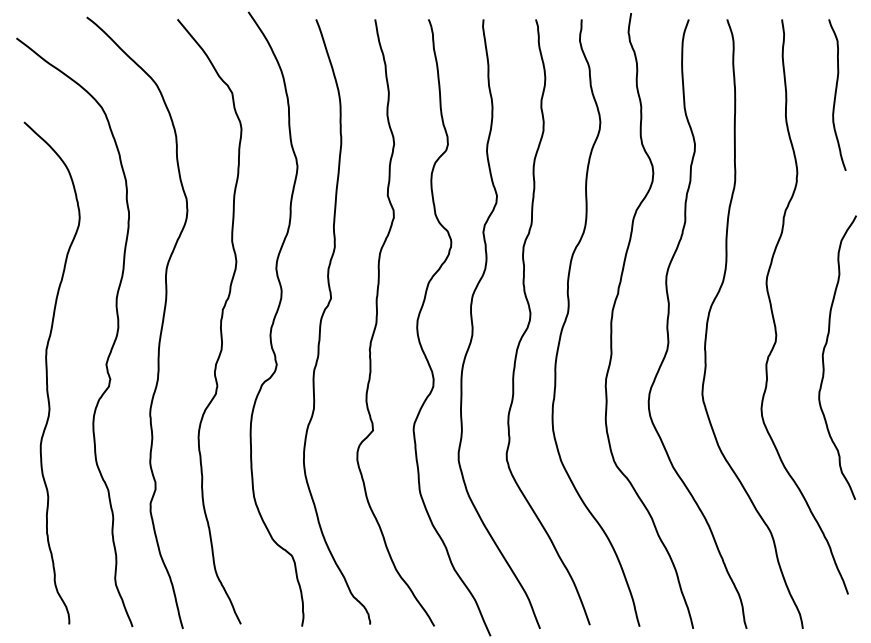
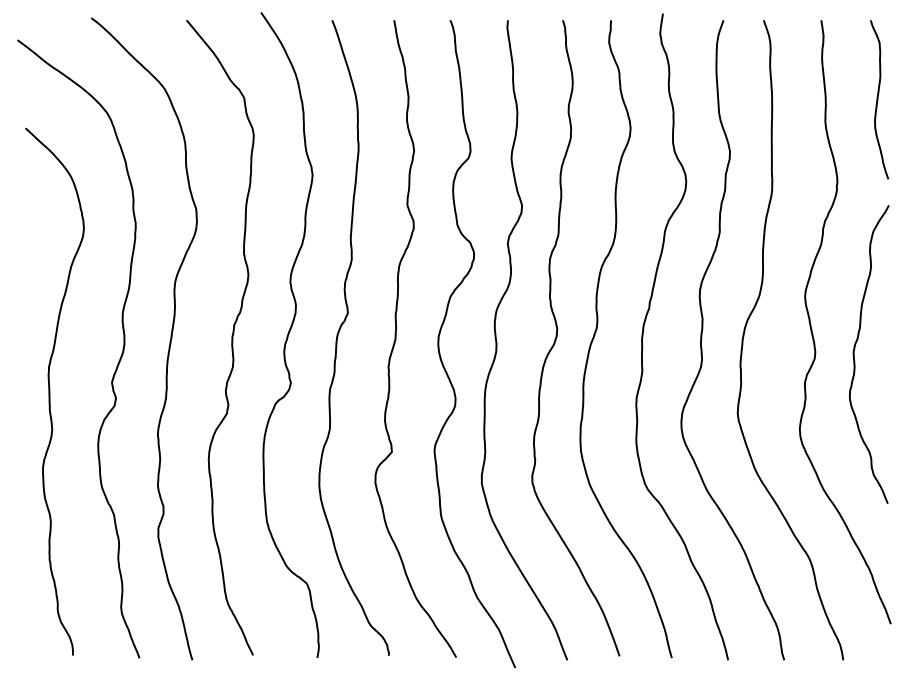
curve: (824, 352) -> (855, 349), moved

